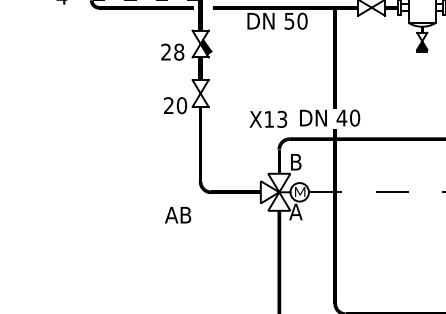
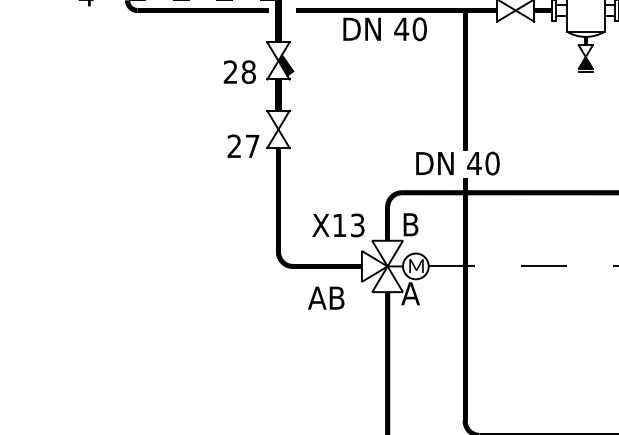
text: (289, 21) -> (401, 29), 50 -> 40
text: (181, 105) -> (252, 146), 20 -> 27
text: (268, 119) -> (338, 225), moved
text: (178, 214) -> (326, 297), moved

